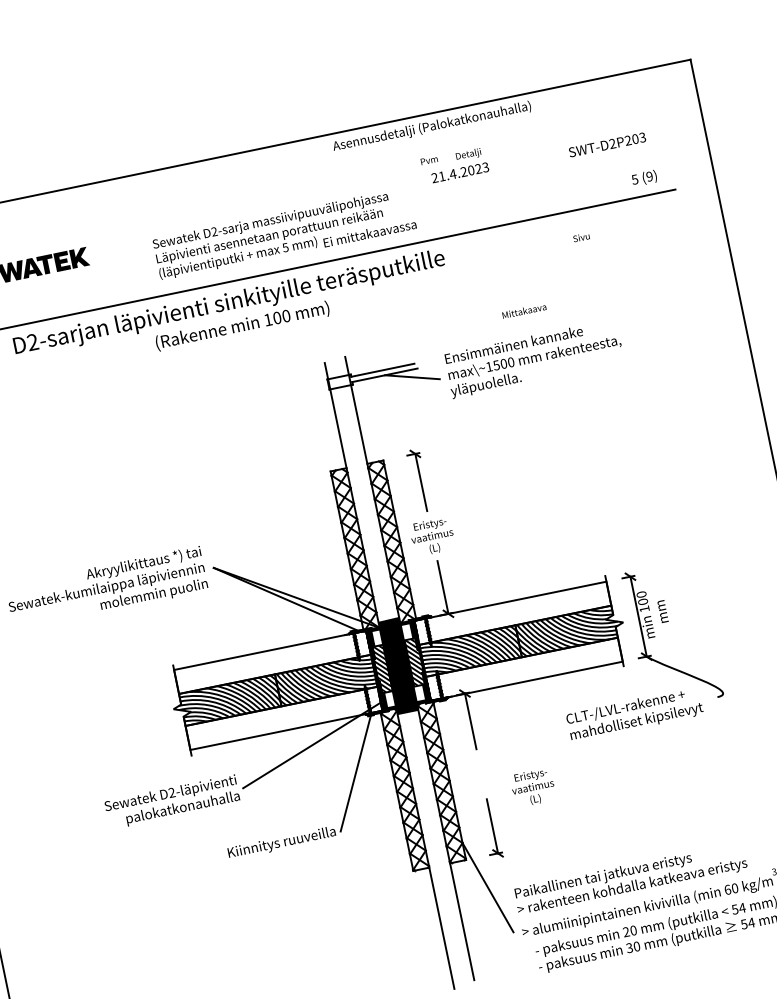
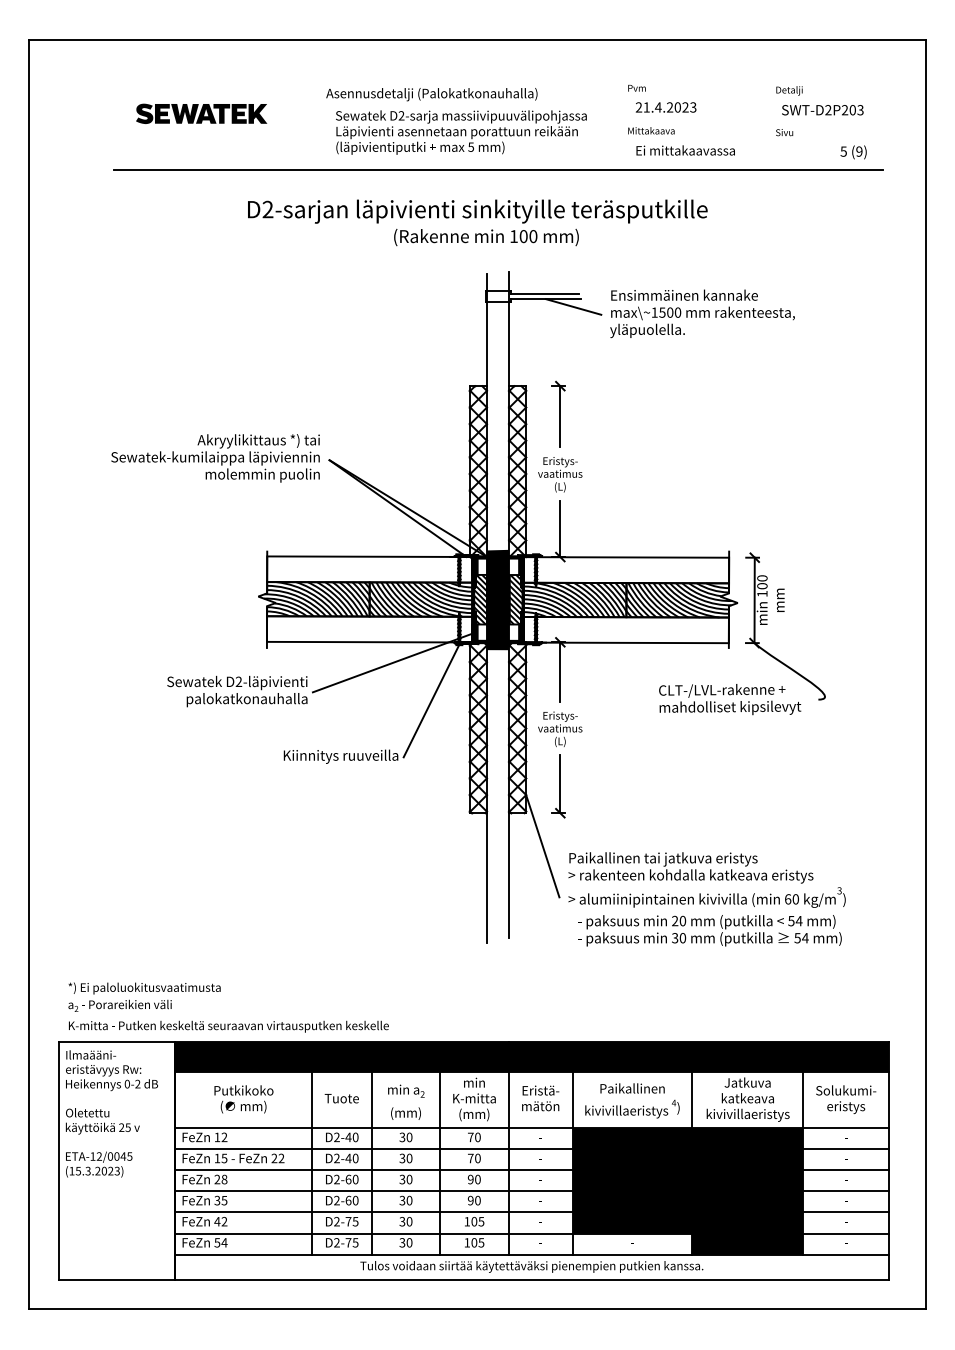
text: (431, 126) -> (431, 94), moved
text: (468, 154) -> (789, 90), moved
text: (369, 233) -> (685, 150), moved
text: (581, 237) -> (784, 132), moved
text: (524, 310) -> (651, 130), moved
text: (231, 313) -> (477, 222), moved
text: (533, 787) -> (560, 729), moved

